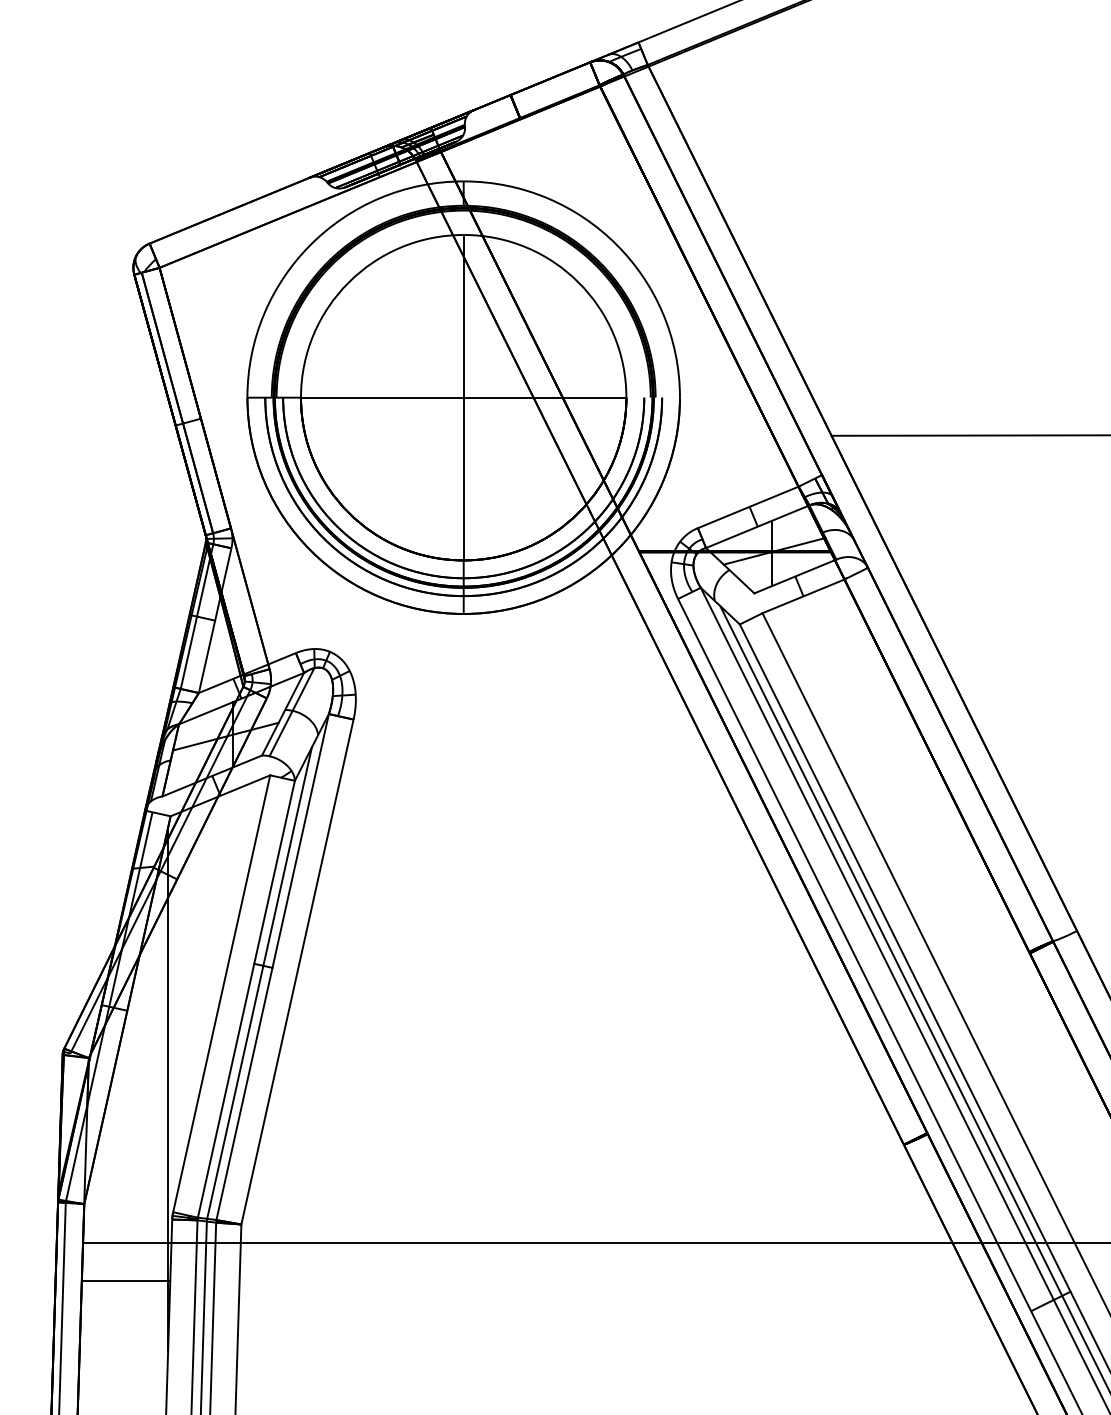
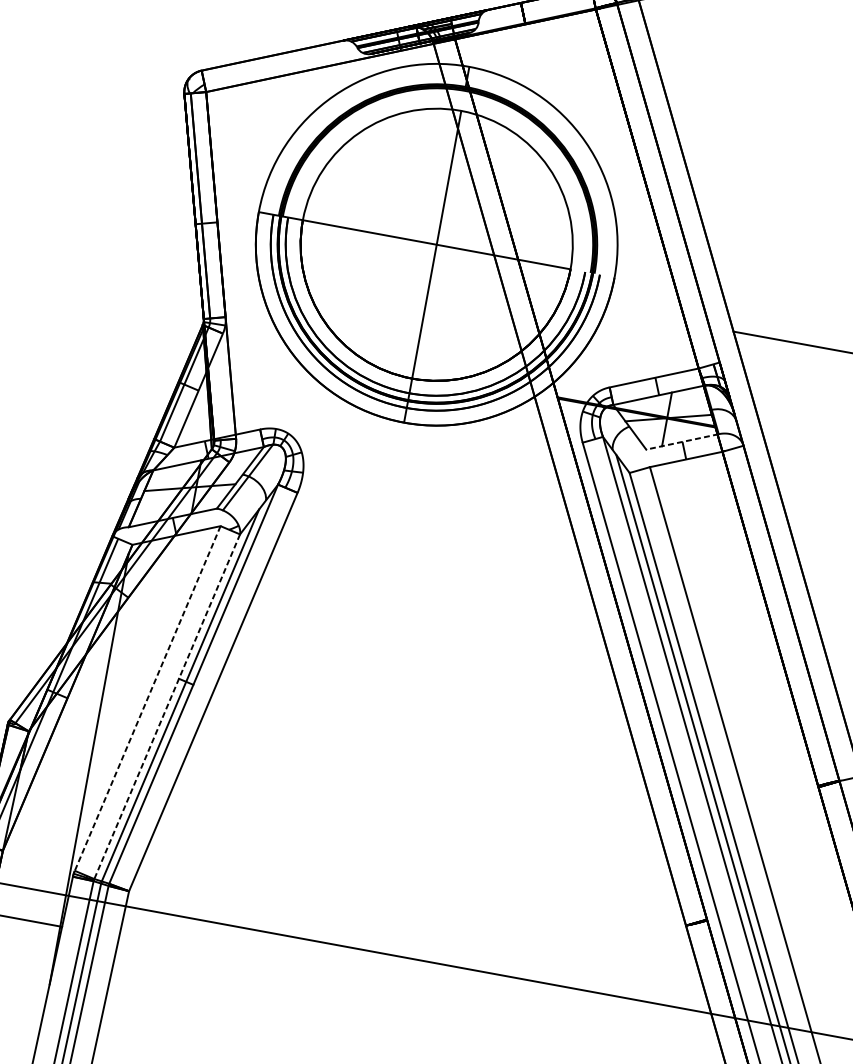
line: (794, 576) -> (681, 441), solid -> dashed
line: (221, 993) -> (147, 698), solid -> dashed
line: (246, 999) -> (167, 706), solid -> dashed

